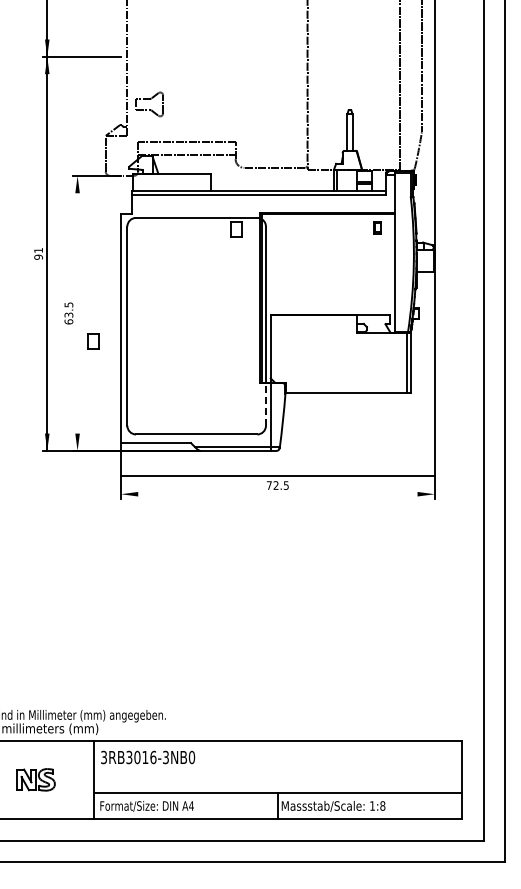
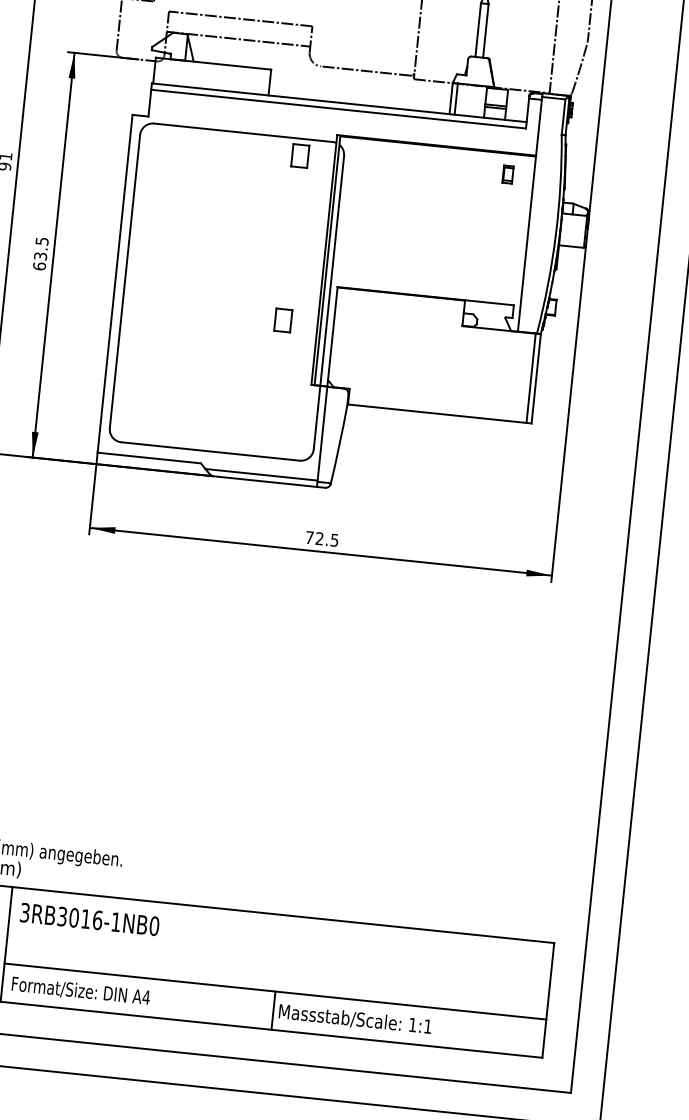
line: (77, 312) -> (53, 253), added
part: (93, 341) -> (283, 320), moved
line: (265, 404) -> (316, 417), dashed -> solid
line: (277, 476) -> (320, 552), moved
text: (165, 757) -> (115, 922), 3RB3016-3NB0 -> 3RB3016-1NB0
text: (382, 805) -> (427, 1025), 1:8 -> 1:1

